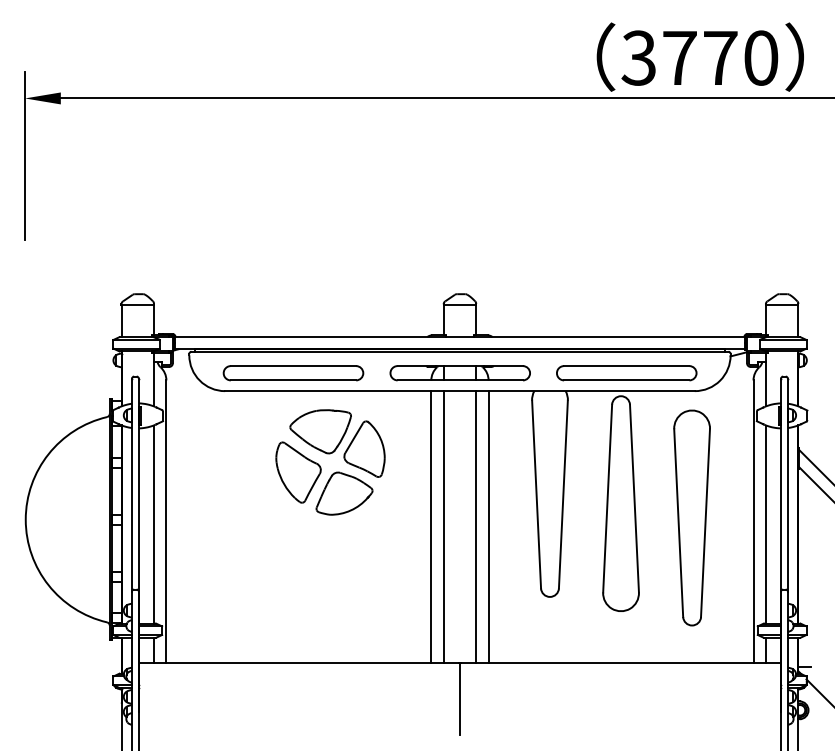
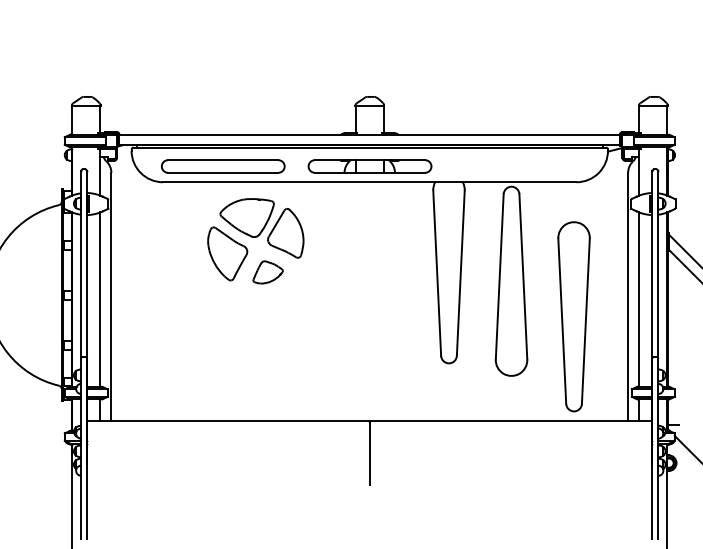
part: (626, 373) -> (516, 166), removed
part: (344, 493) -> (268, 272), size x0.6
part: (691, 517) -> (573, 316), moved
line: (431, 526) -> (344, 301), removed
line: (444, 526) -> (356, 301), removed
line: (475, 526) -> (383, 301), removed
line: (488, 526) -> (394, 301), removed

